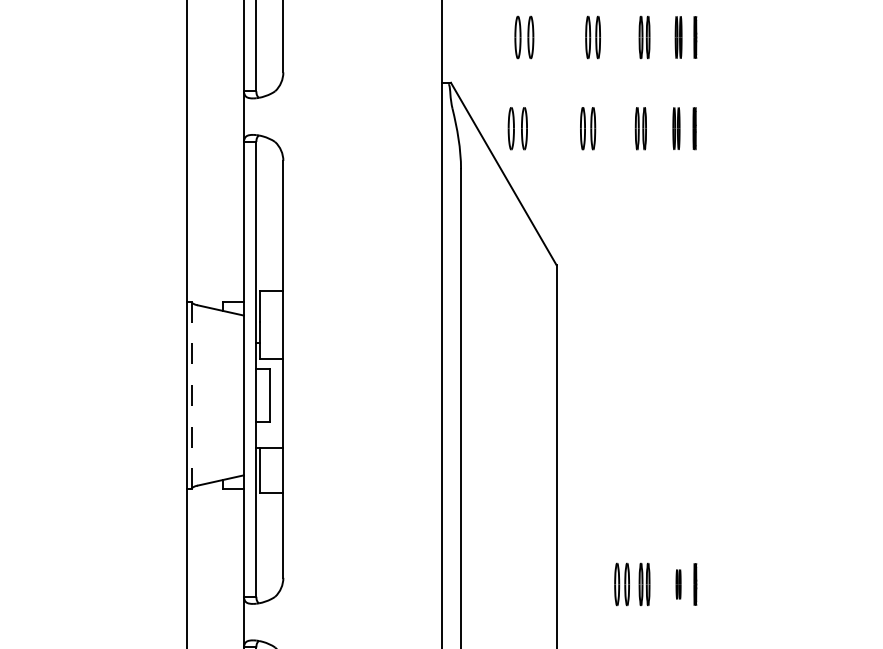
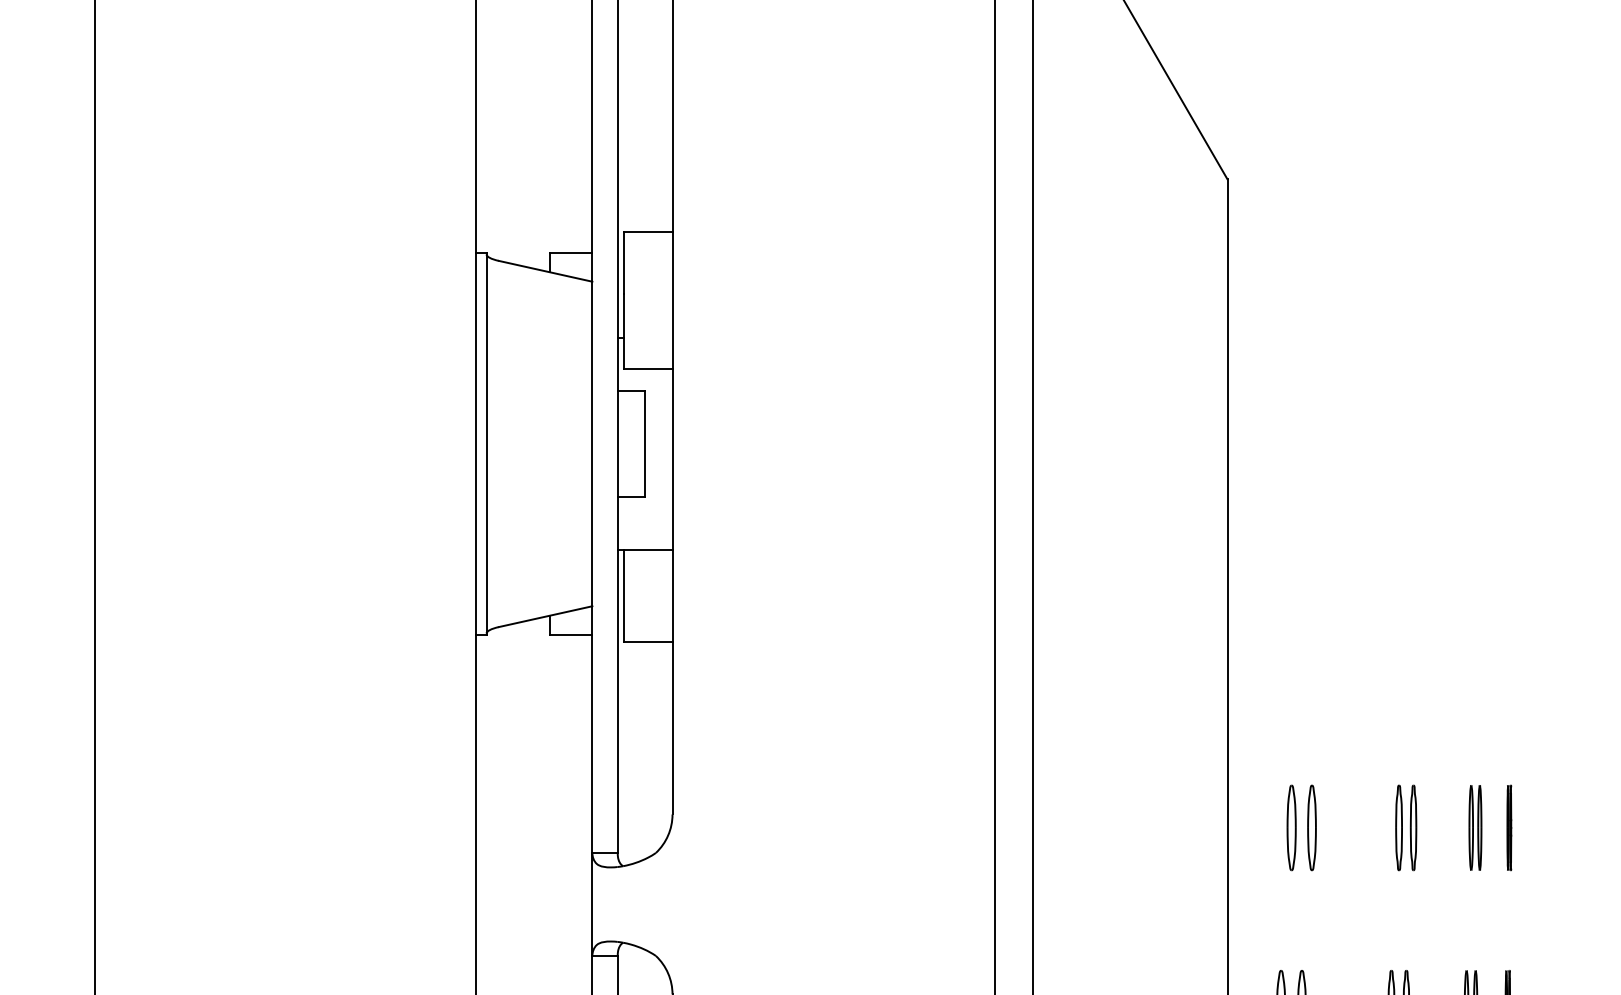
line: (191, 395) -> (485, 444), dashed -> solid
part: (621, 584) -> (1300, 827), moved
part: (678, 584) -> (1475, 827), size x1.43

